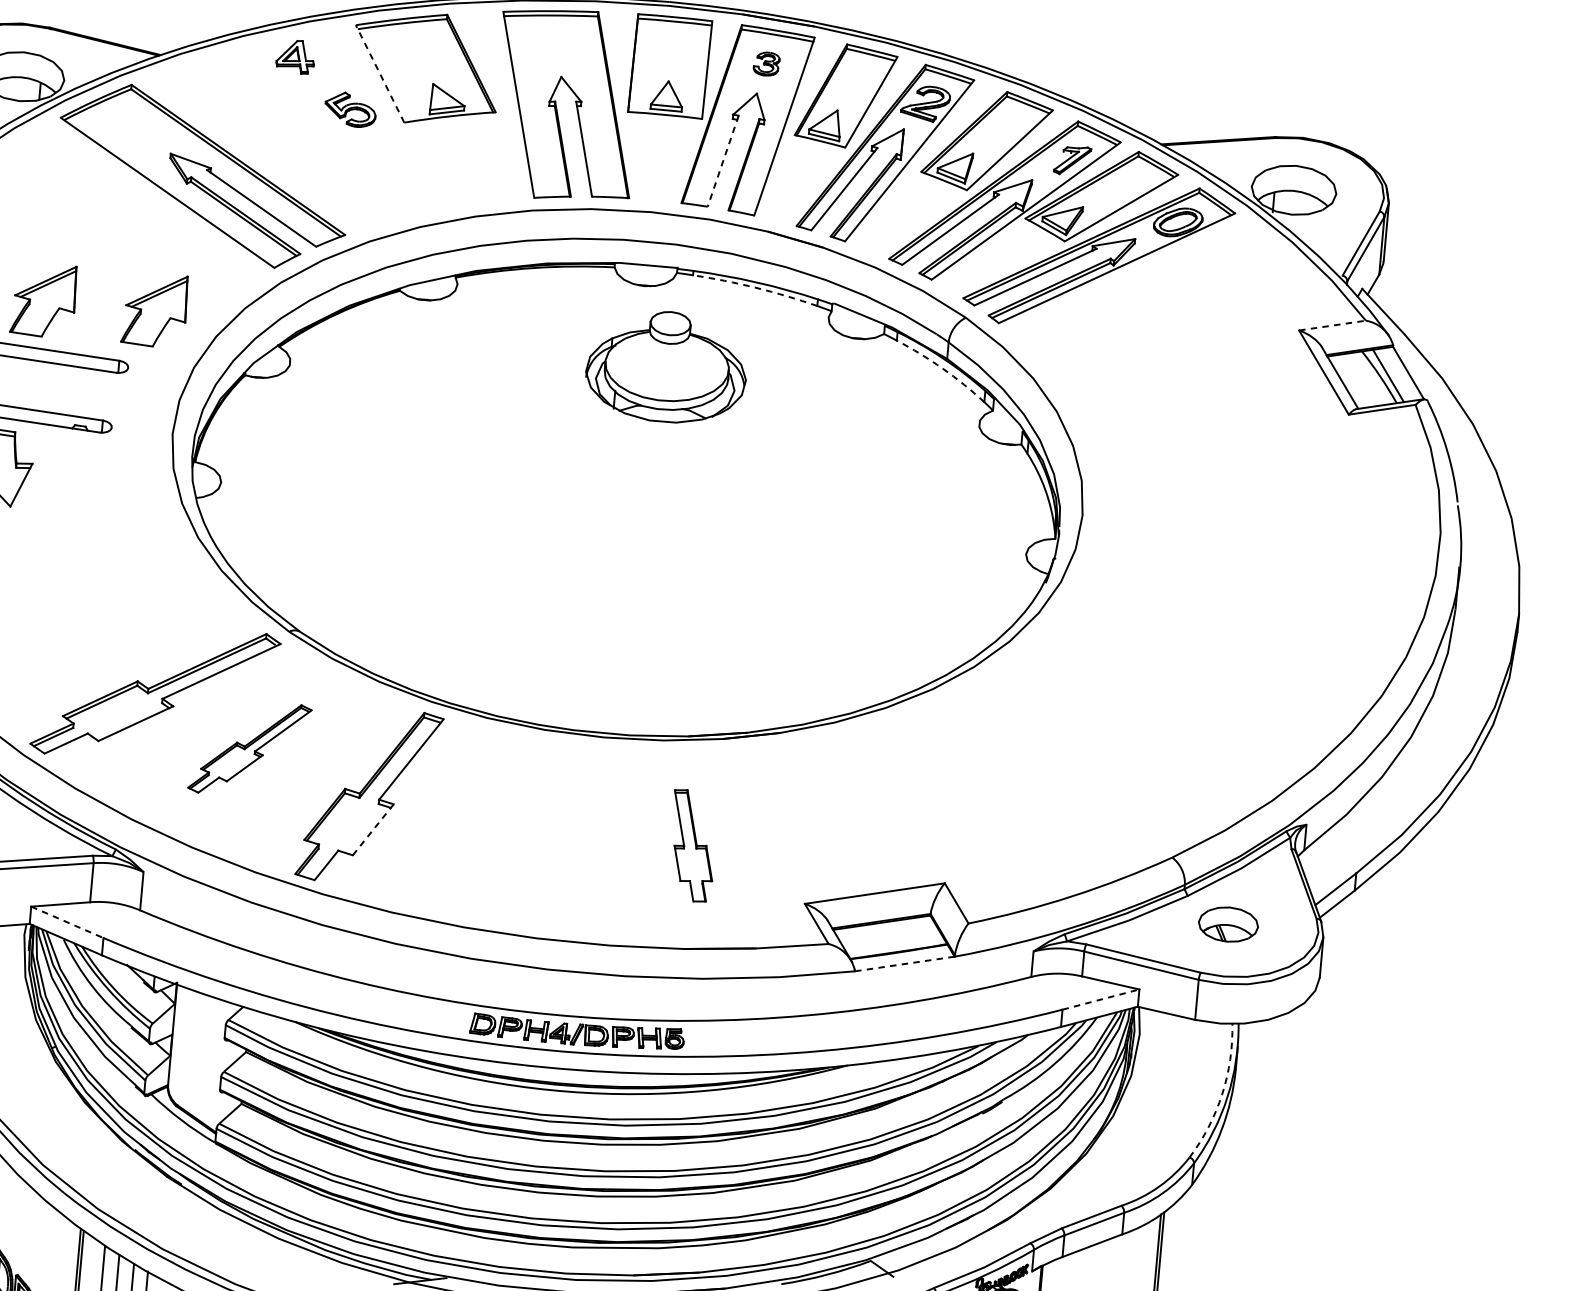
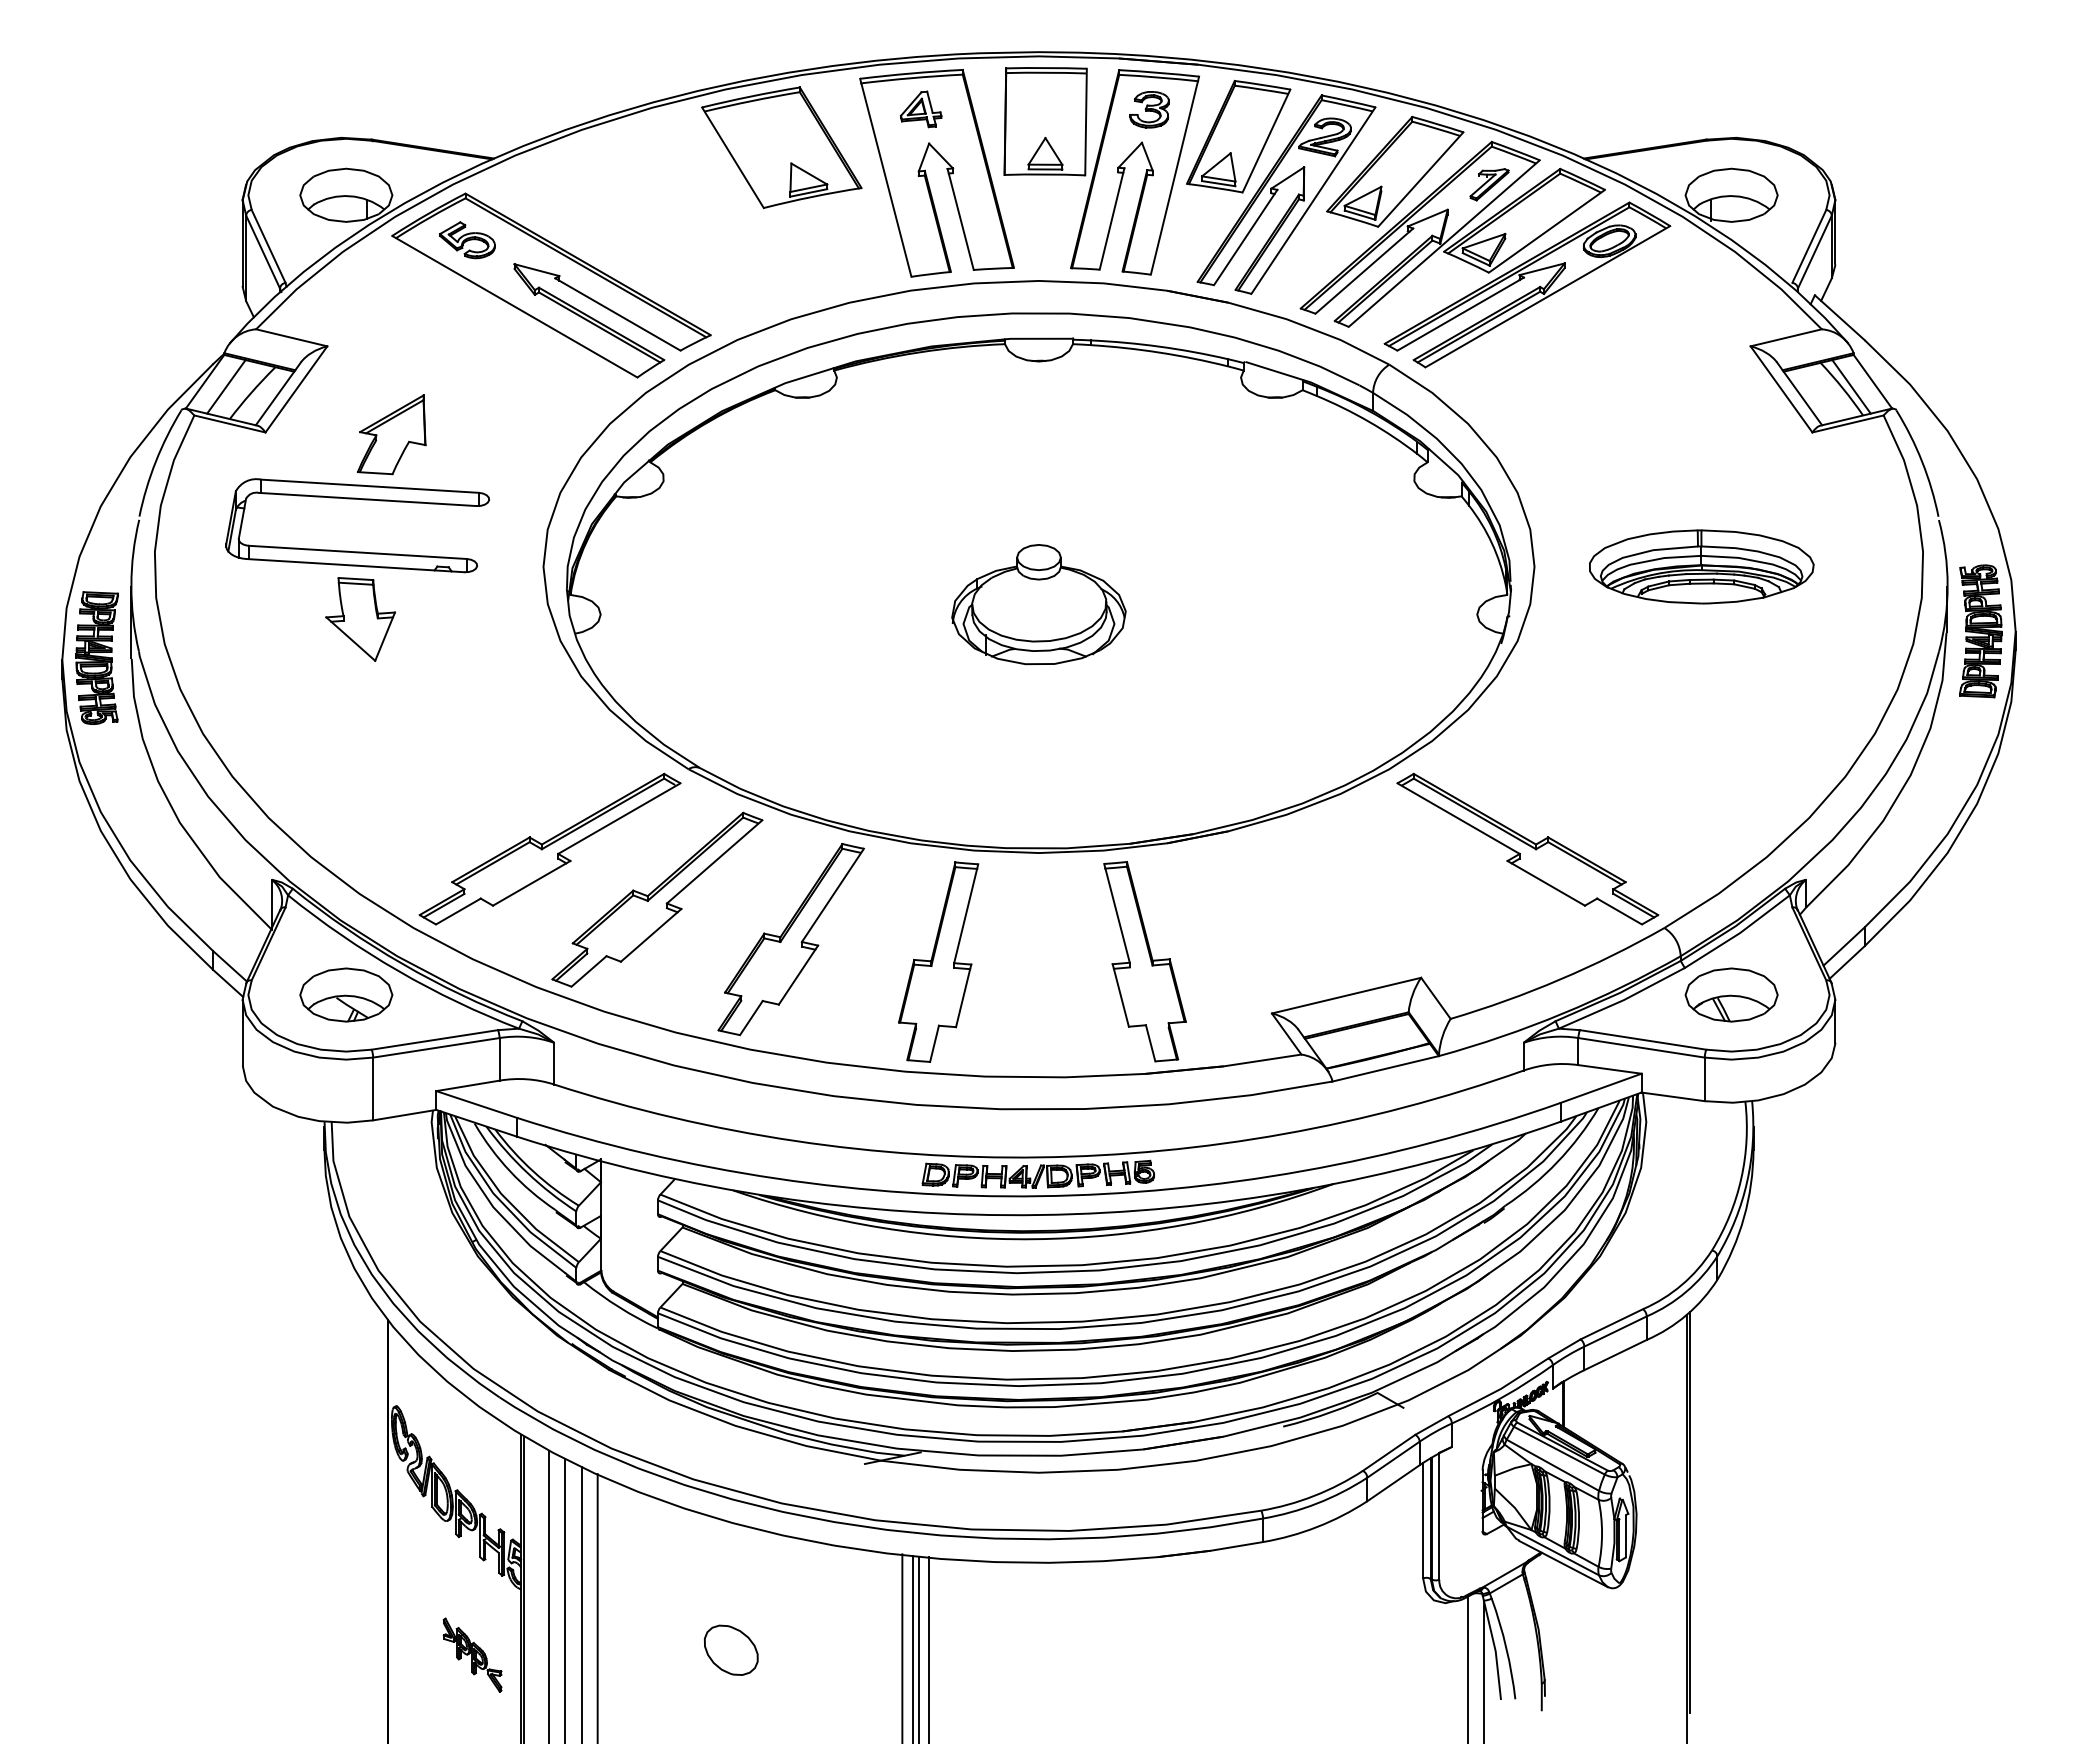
part: (295, 56) -> (920, 109), moved
part: (766, 63) -> (1149, 109), size x1.43
line: (379, 73) -> (732, 157), dashed -> solid
part: (350, 109) -> (467, 240), moved
line: (722, 161) -> (1111, 219), dashed -> solid
arc: (755, 287) -> (1159, 352), dashed -> solid
part: (154, 309) -> (512, 434), removed
line: (1332, 325) -> (1786, 337), dashed -> solid
part: (666, 366) -> (1038, 604), moved
arc: (942, 368) -> (1369, 421), dashed -> solid
part: (1235, 528) -> (1701, 566), added
part: (1486, 611) -> (1980, 631), added
part: (250, 748) -> (657, 899), size x1.67
part: (1053, 773) -> (1527, 848), added
part: (502, 828) -> (938, 961), added
line: (373, 830) -> (798, 975), dashed -> solid
part: (692, 845) -> (1144, 961), size x1.67
line: (67, 922) -> (476, 1104), dashed -> solid
part: (1228, 924) -> (1731, 994), size x1.43
line: (904, 963) -> (1385, 1068), dashed -> solid
line: (1101, 999) -> (1601, 1088), dashed -> solid
arc: (1222, 1093) -> (1741, 1178), dashed -> solid

